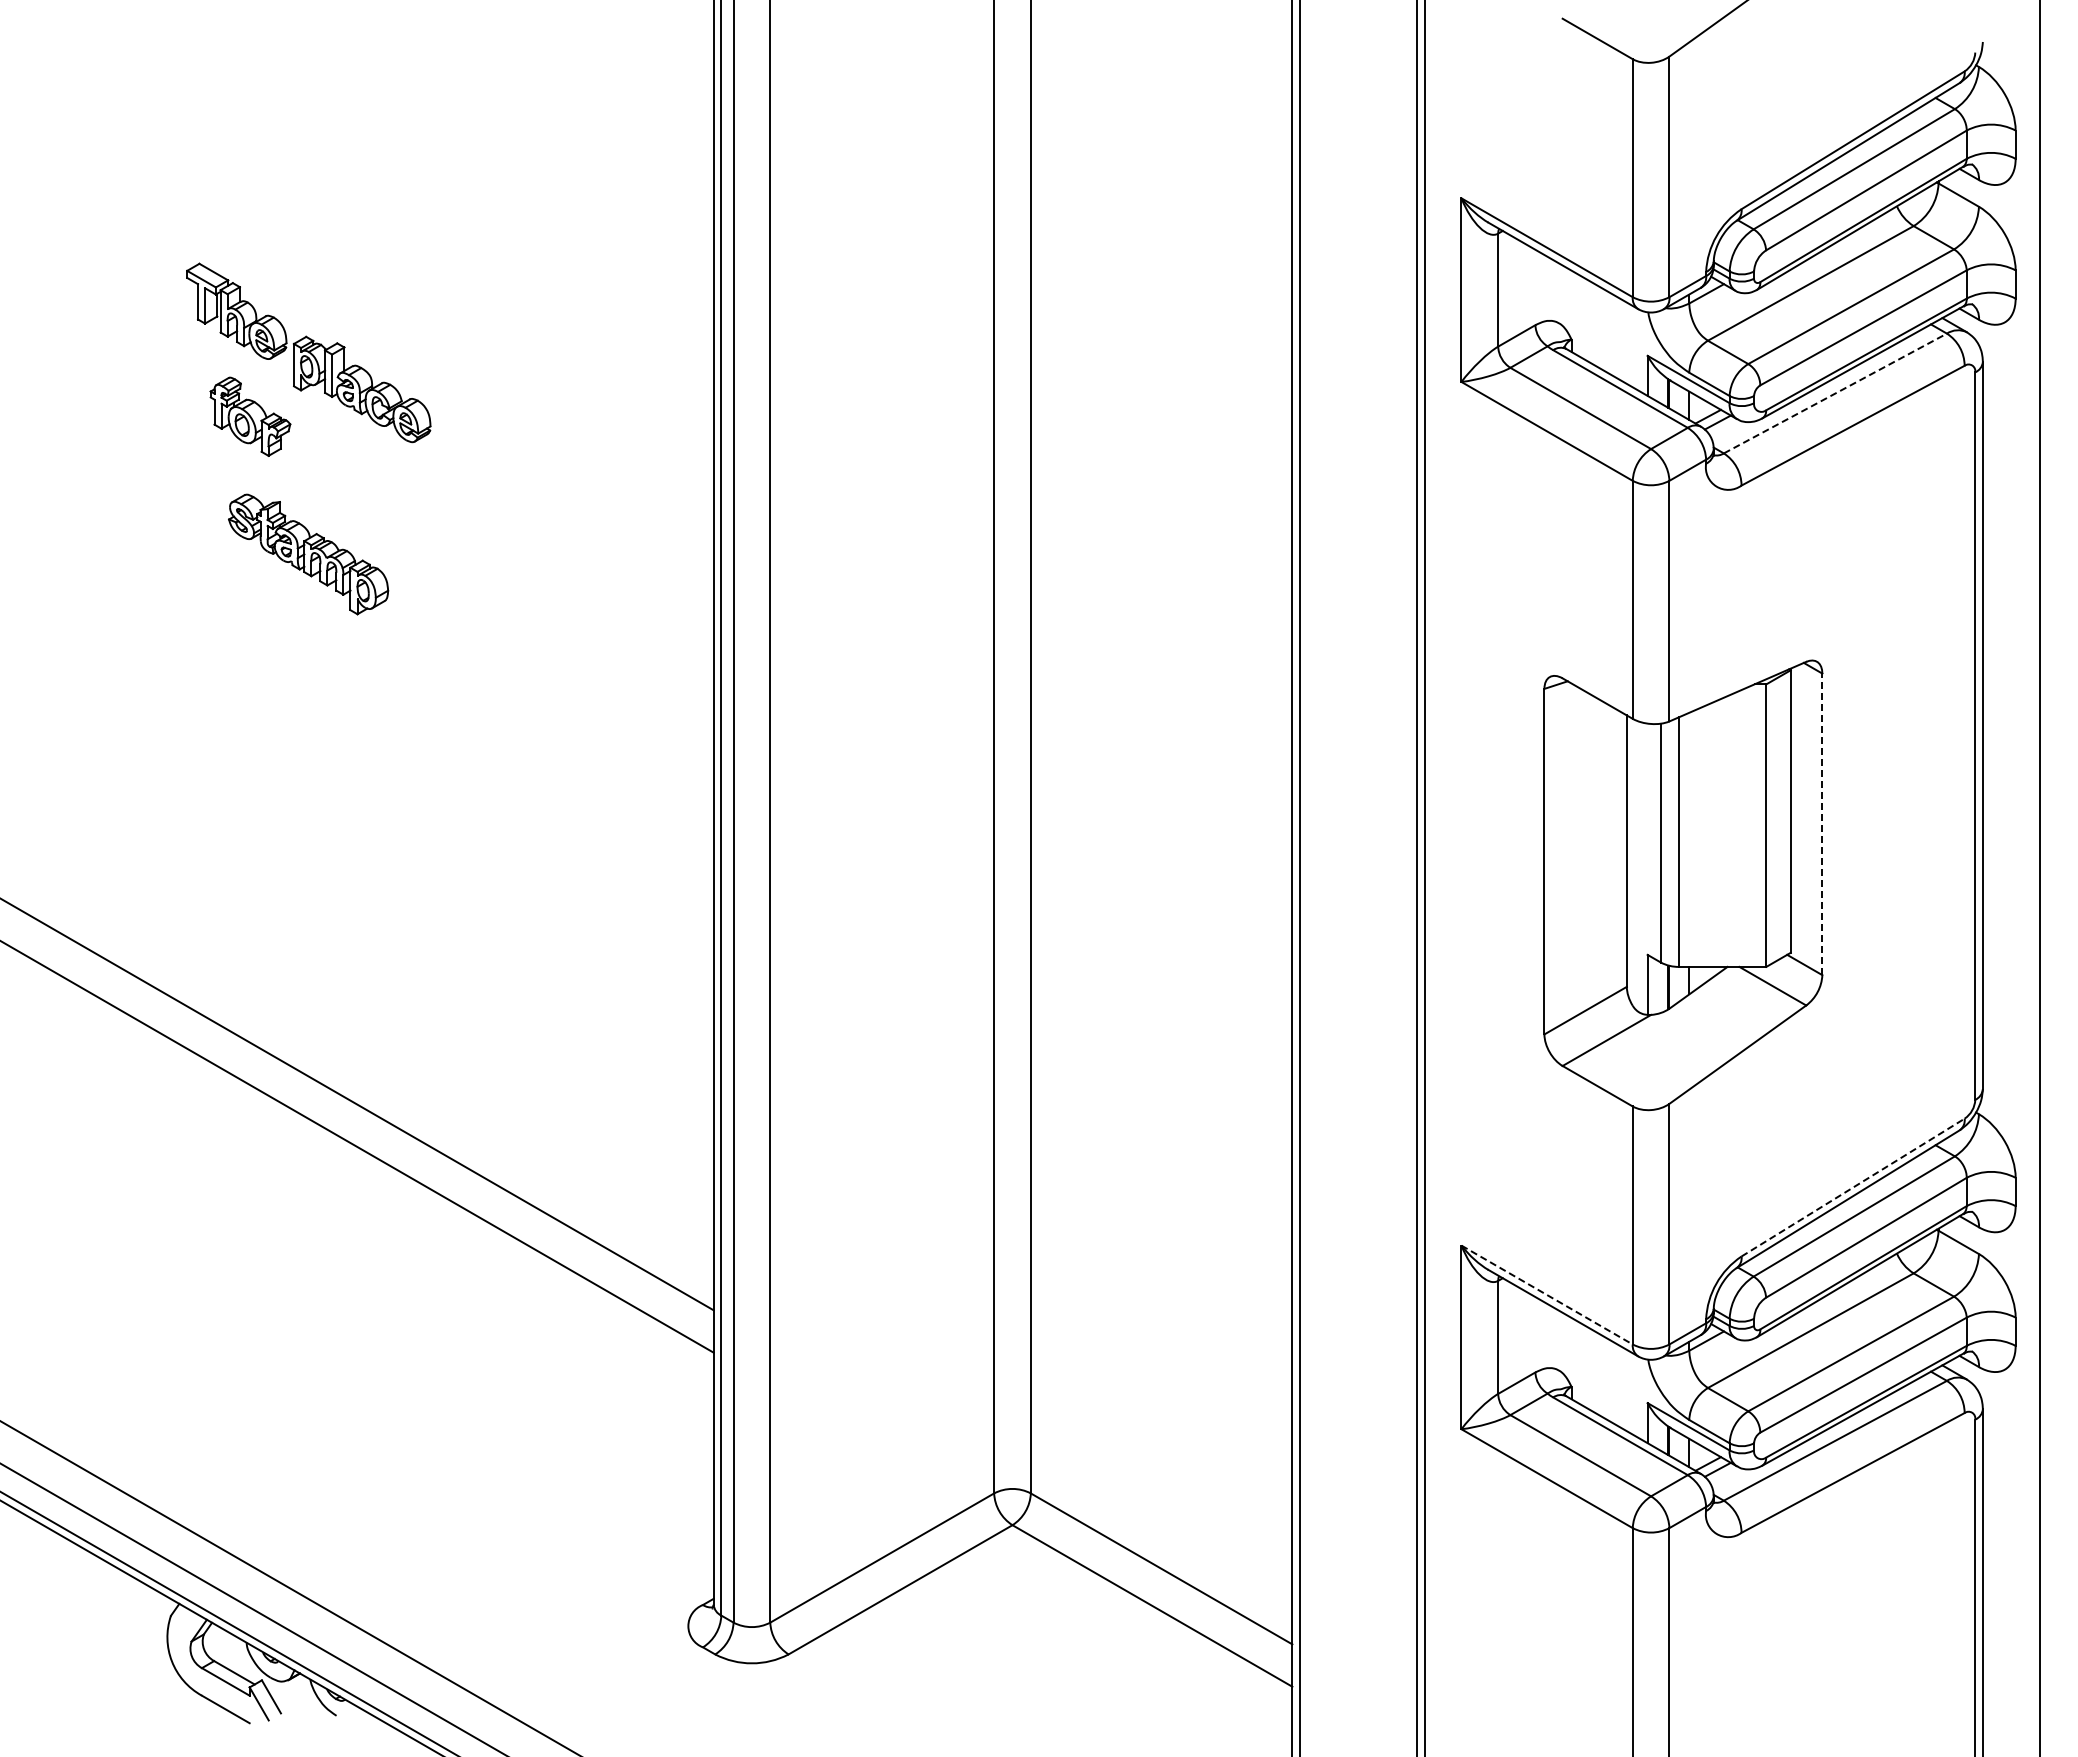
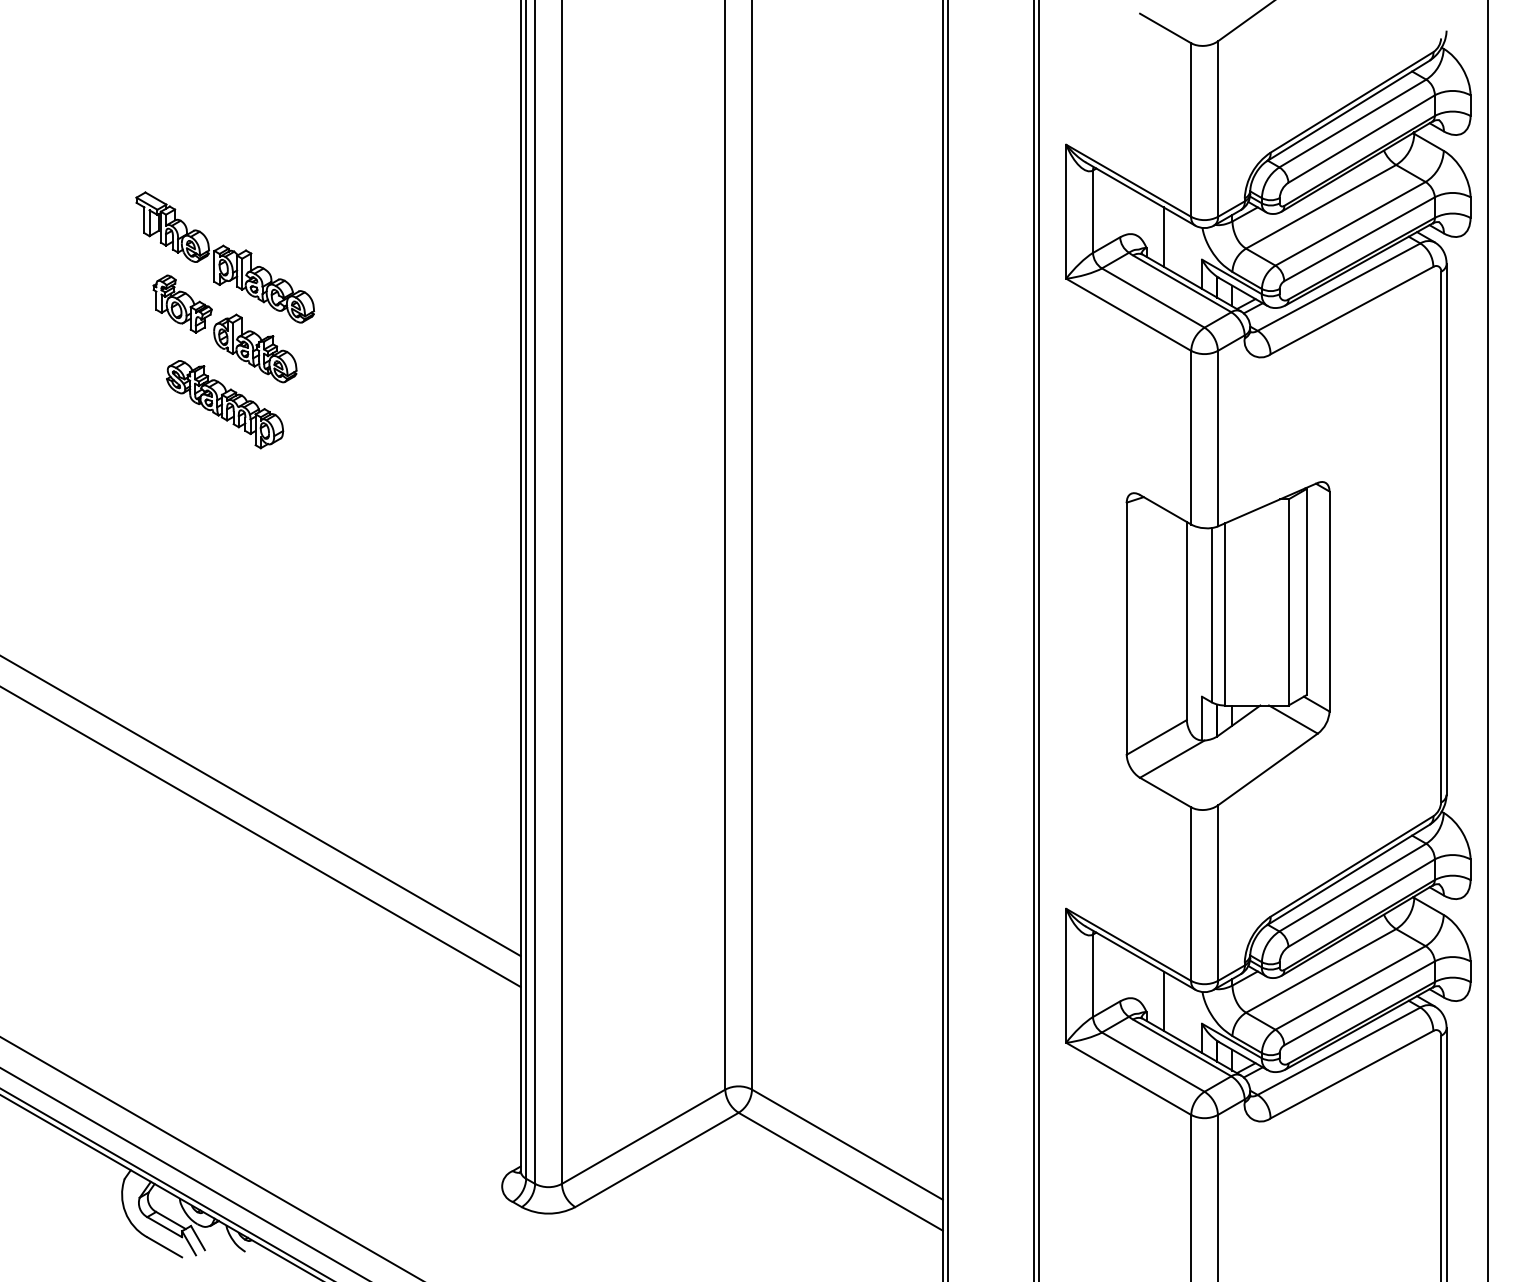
line: (1595, 324) -> (1164, 236), added
line: (1835, 393) -> (1339, 287), dashed -> solid
part: (349, 477) -> (254, 348), added
line: (1822, 824) -> (1329, 601), dashed -> solid
line: (1853, 1187) -> (1352, 866), dashed -> solid
line: (1547, 1295) -> (1129, 945), dashed -> solid
line: (1595, 1371) -> (1164, 1000), added

